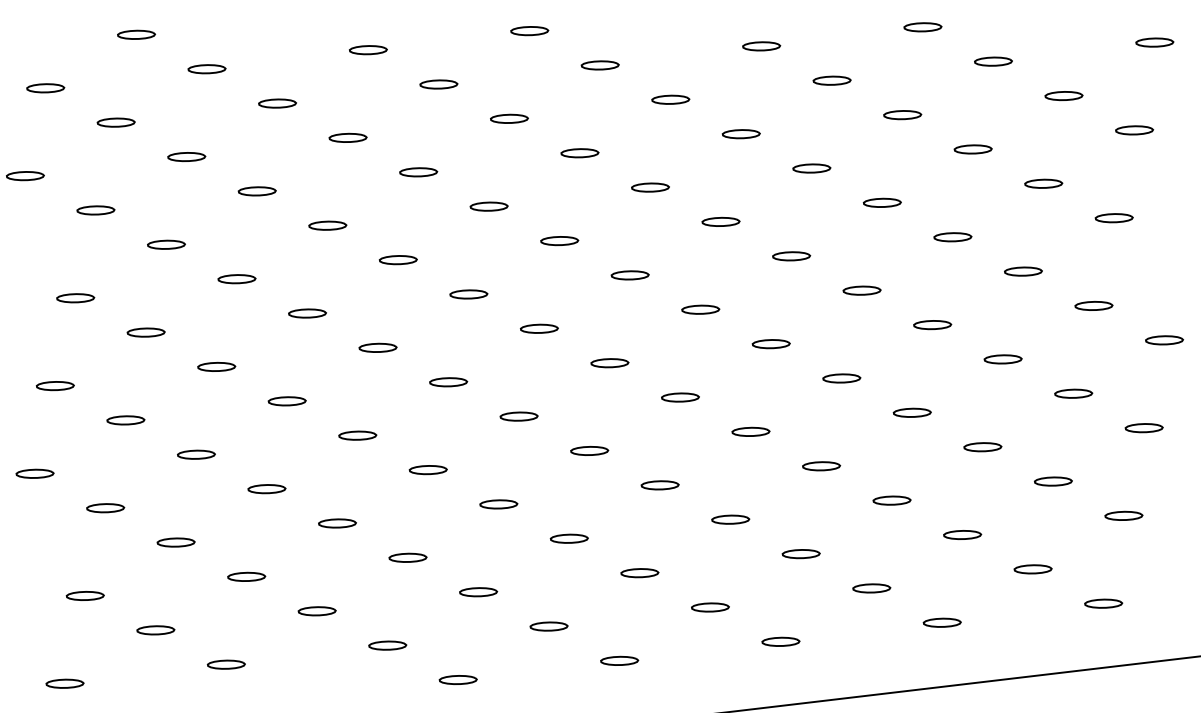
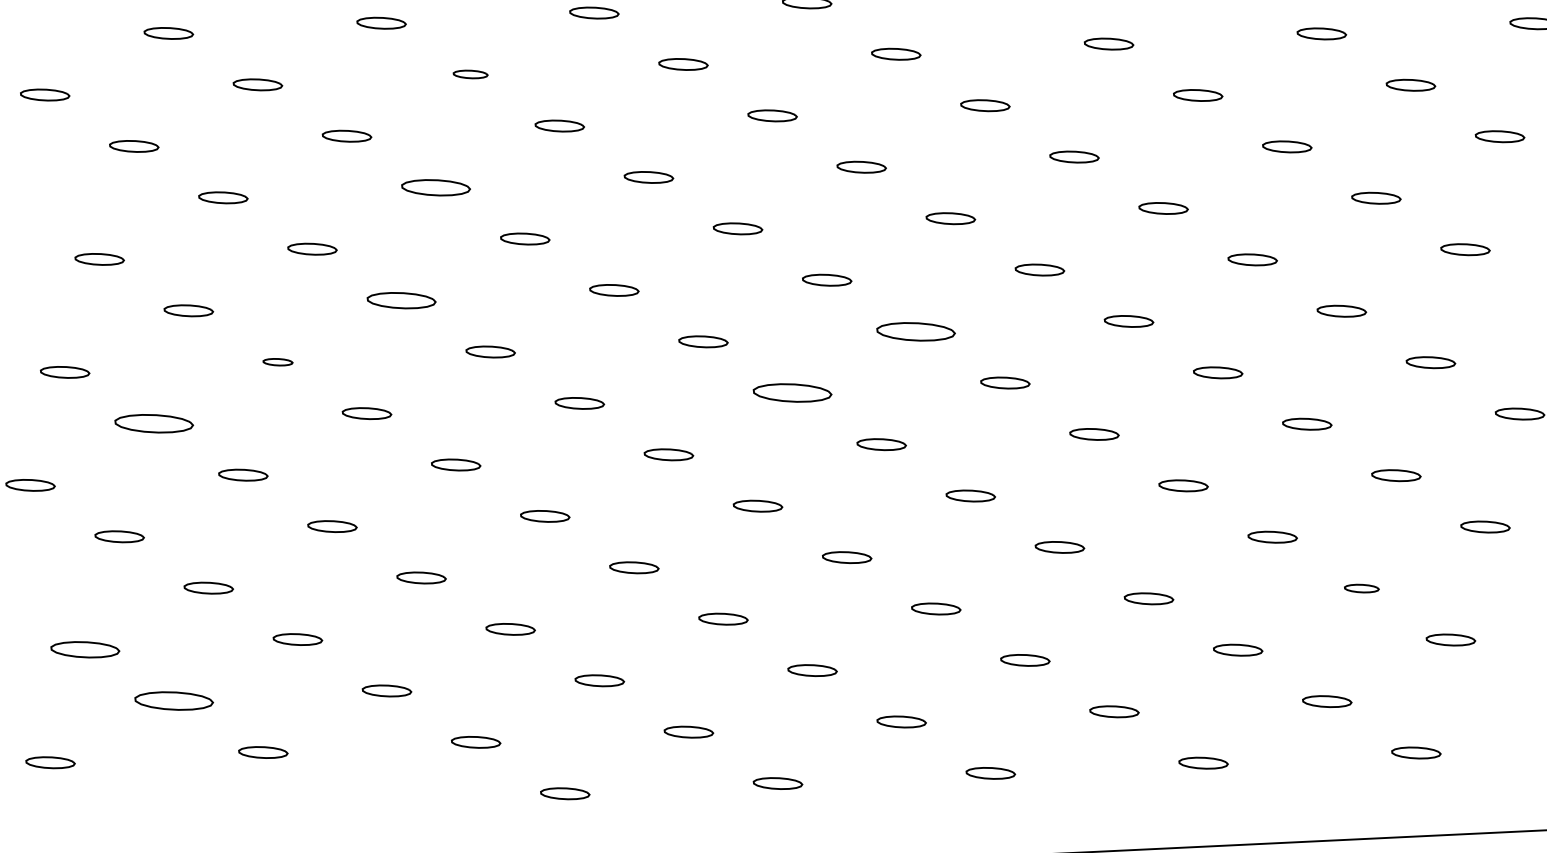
part: (347, 137) -> (469, 74), size x0.7
part: (327, 225) -> (435, 187), size x1.4
part: (700, 309) -> (915, 331), size x1.6
part: (307, 313) -> (401, 300), size x1.4
part: (609, 363) -> (791, 393), size x1.6
part: (216, 366) -> (277, 361), size x0.6
part: (125, 420) -> (153, 423), size x1.6
part: (1053, 481) -> (1361, 588), size x0.7
part: (84, 595) -> (84, 649), size x1.4
part: (155, 630) -> (173, 701), size x1.6

